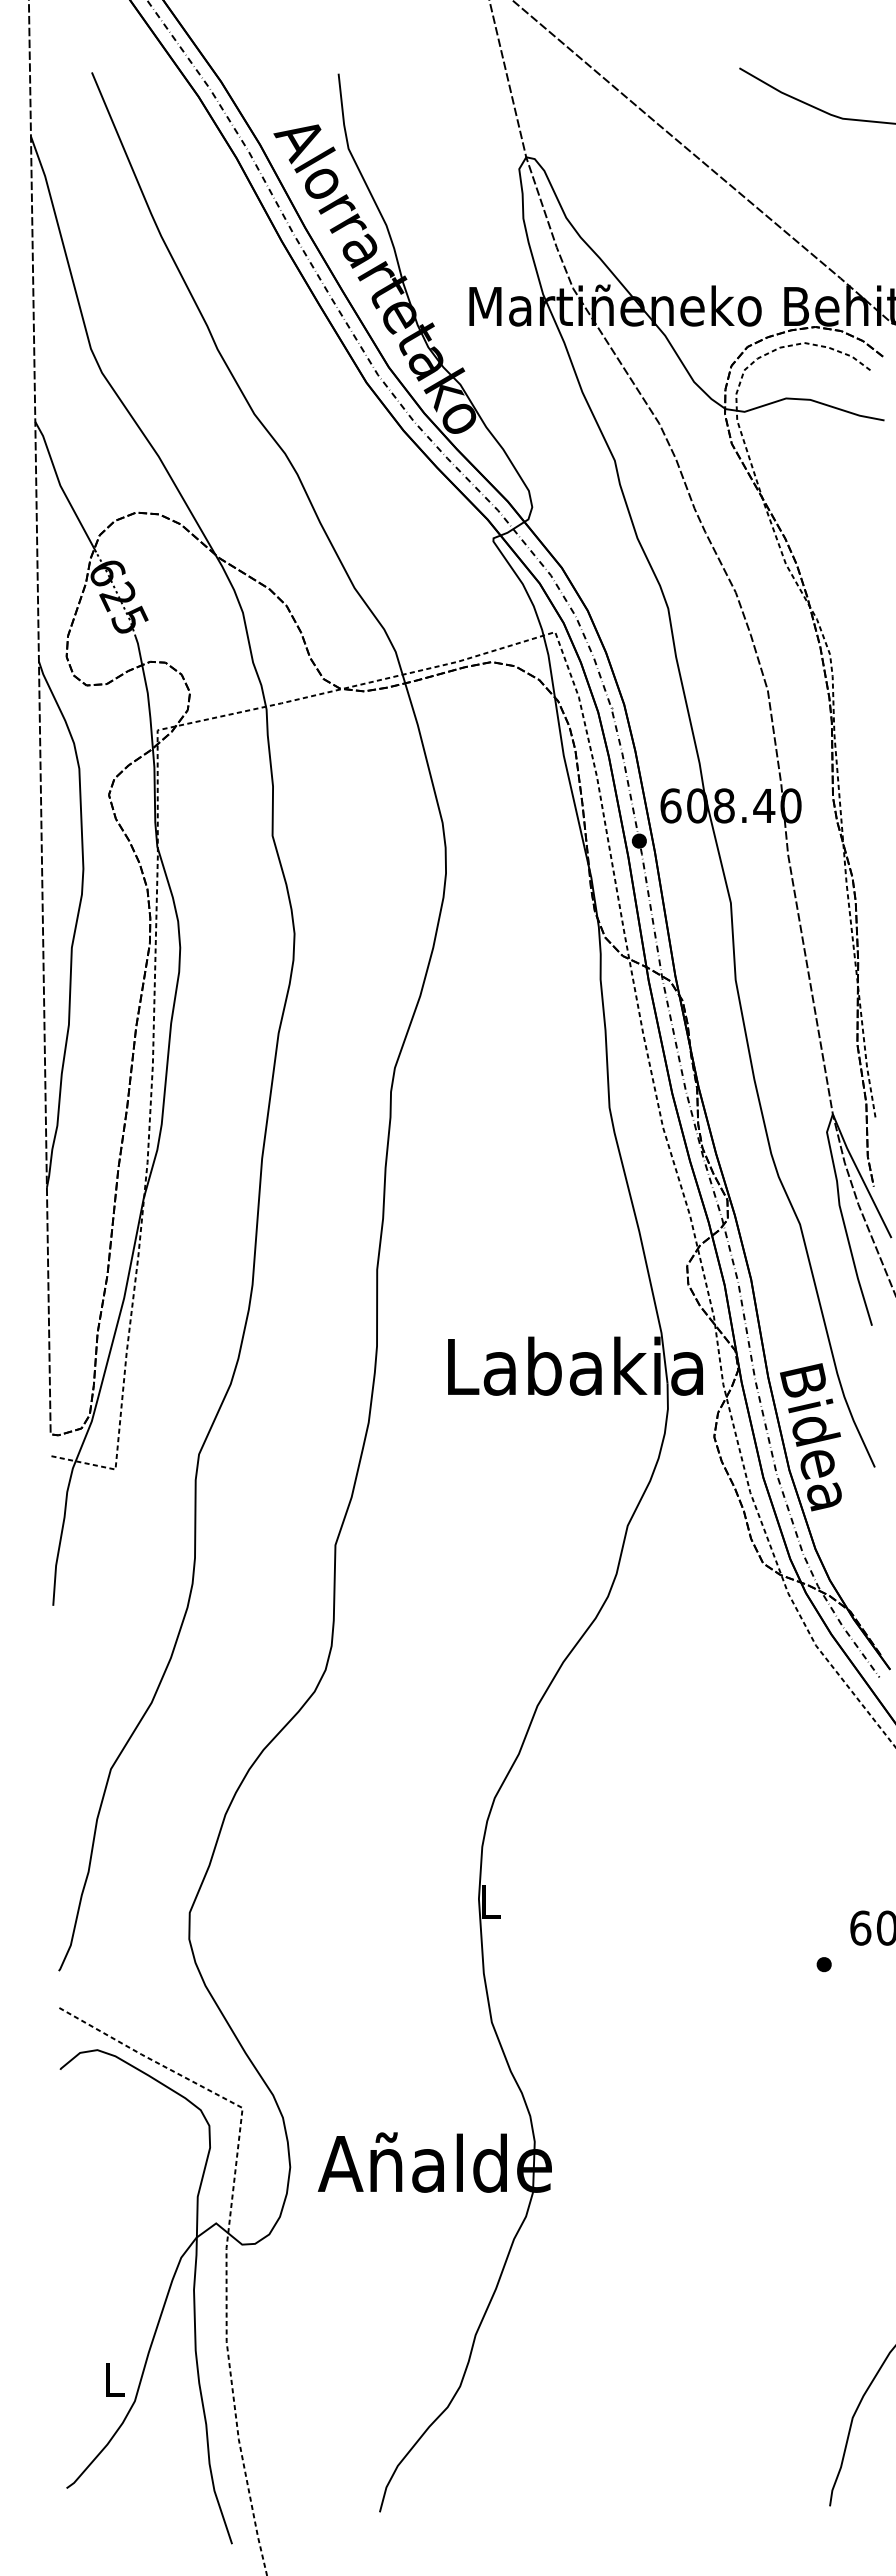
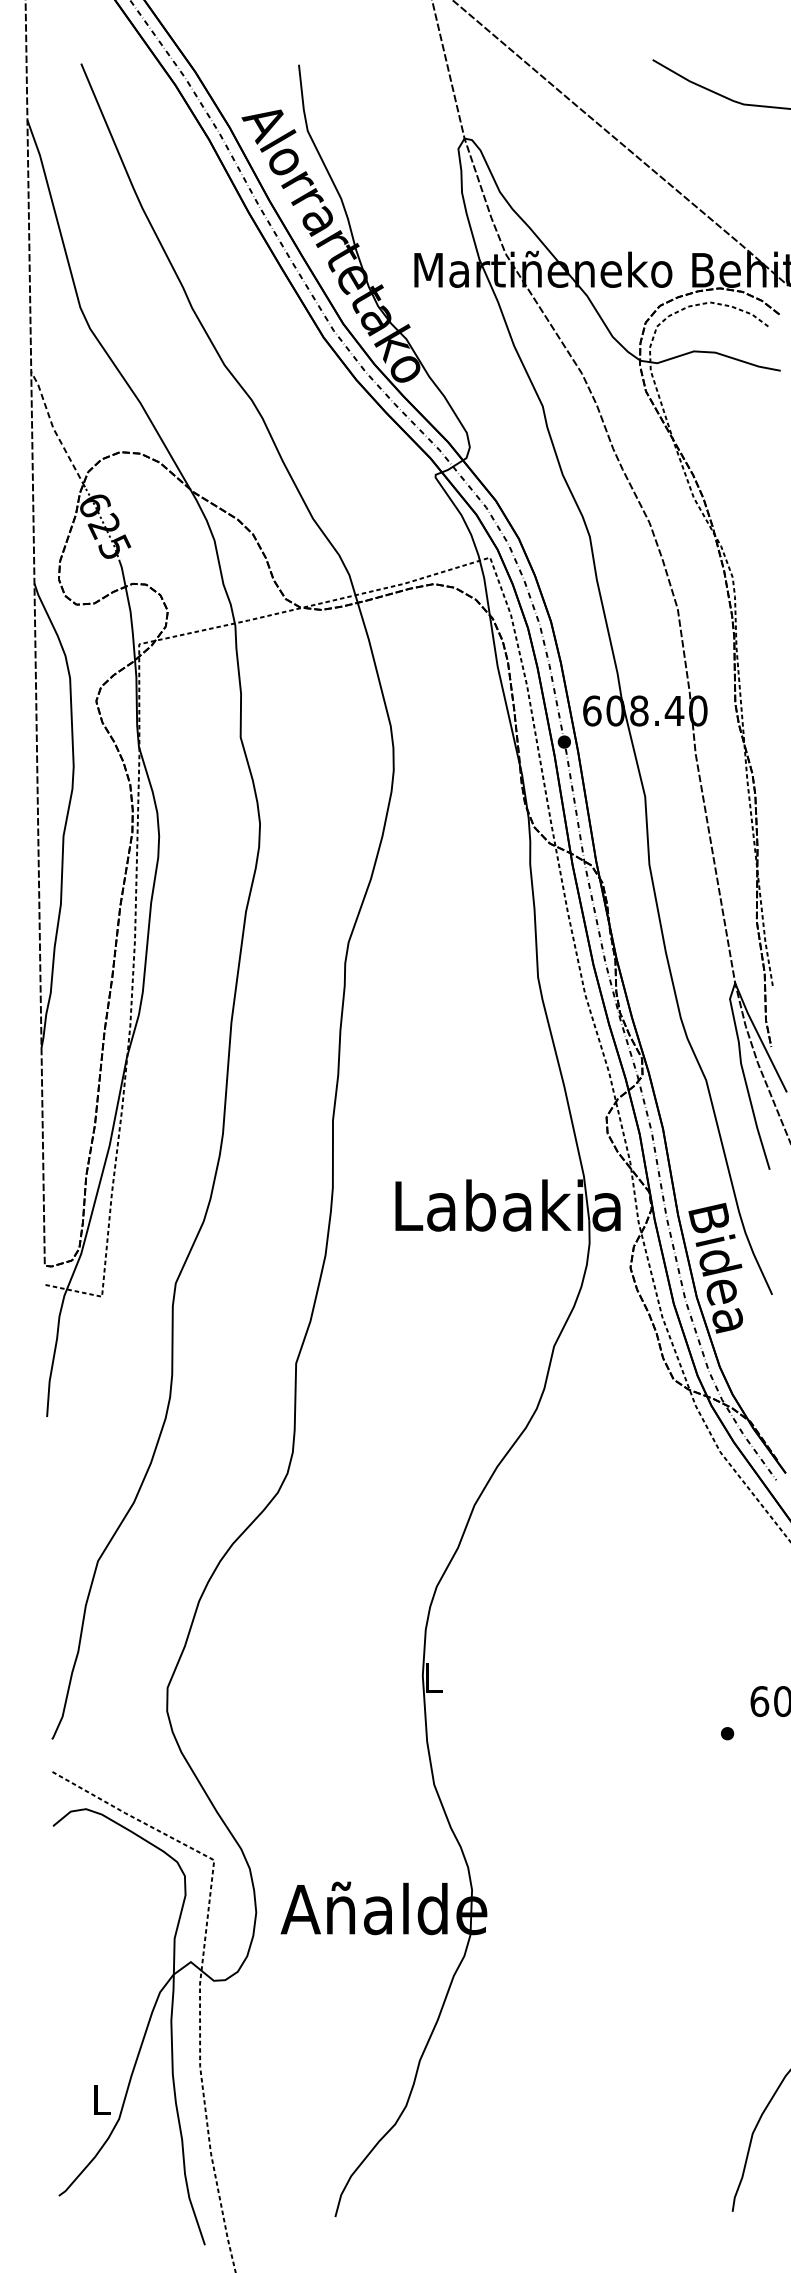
line: (61, 487) -> (54, 429), solid -> dashed

